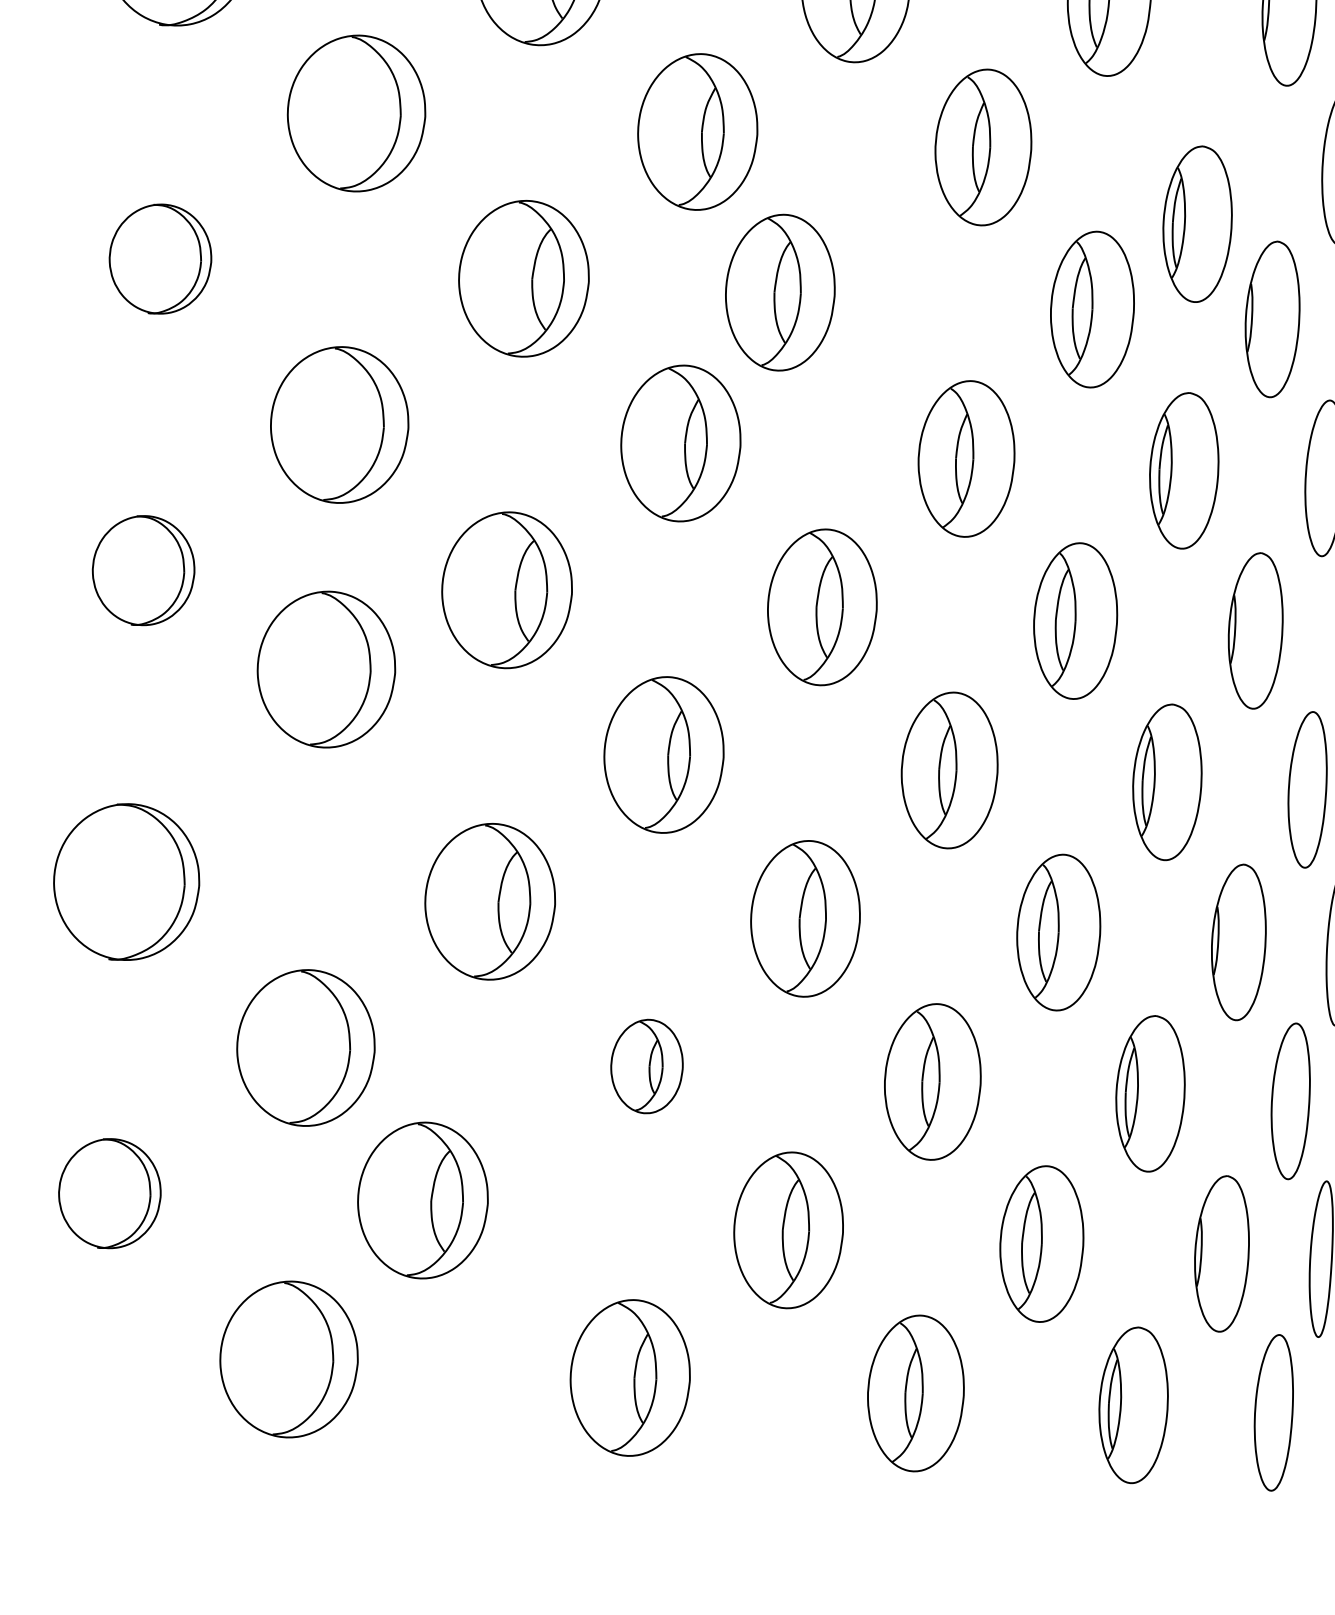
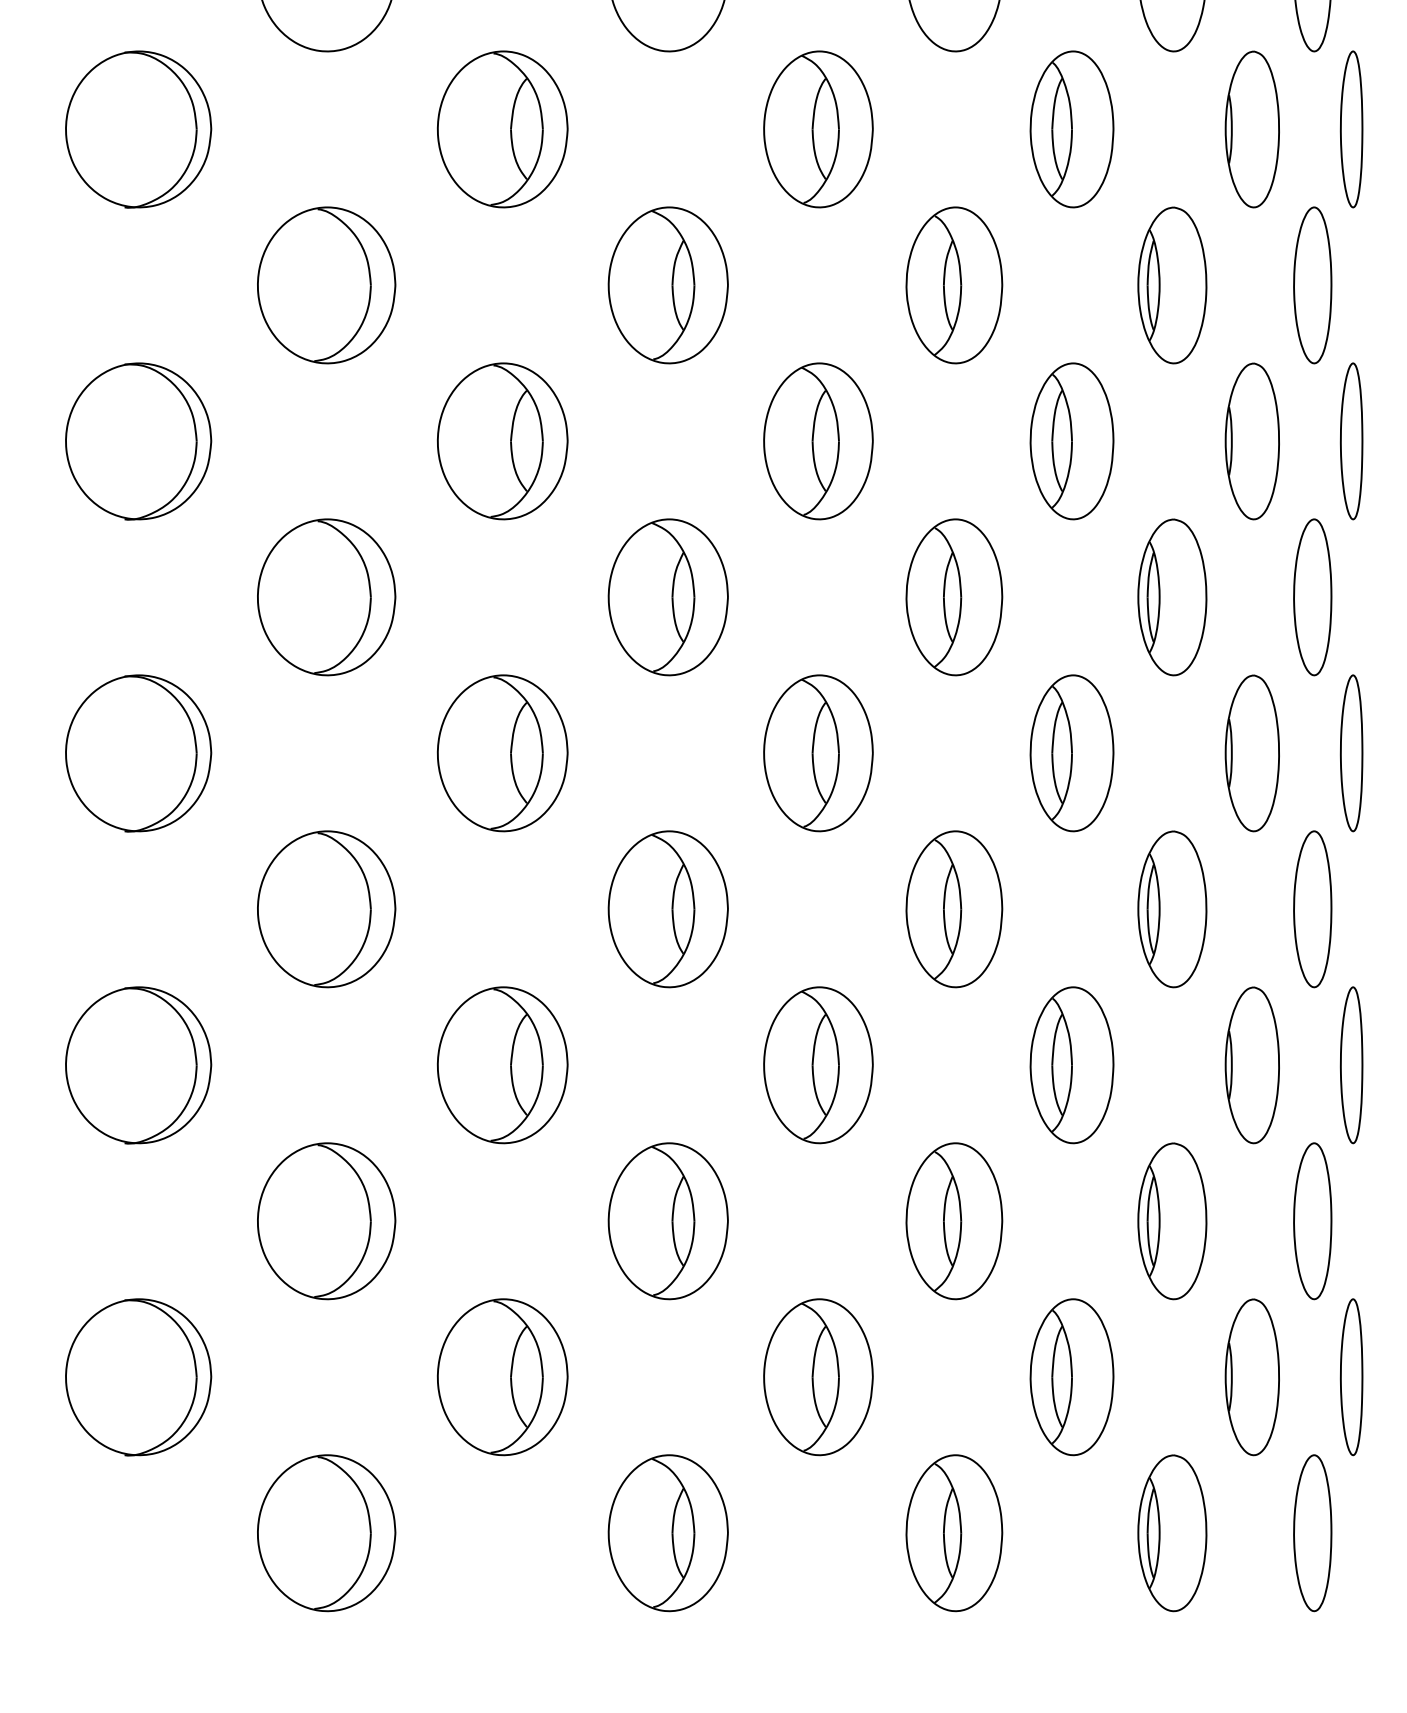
part: (1197, 224) -> (1172, 285), moved
part: (160, 259) -> (138, 441), size x1.43
part: (780, 292) -> (818, 441), moved
part: (143, 570) -> (138, 753), size x1.43
part: (326, 669) -> (326, 909), moved
part: (646, 1066) -> (667, 1221), size x1.67
part: (109, 1193) -> (138, 1377), size x1.43
part: (422, 1200) -> (502, 1377), moved

